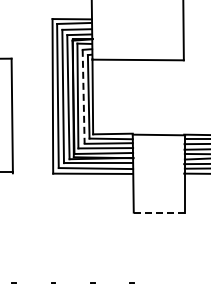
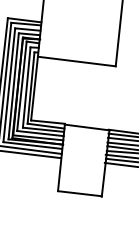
line: (83, 97) -> (26, 88), dashed -> solid
line: (159, 212) -> (79, 193), dashed -> solid

